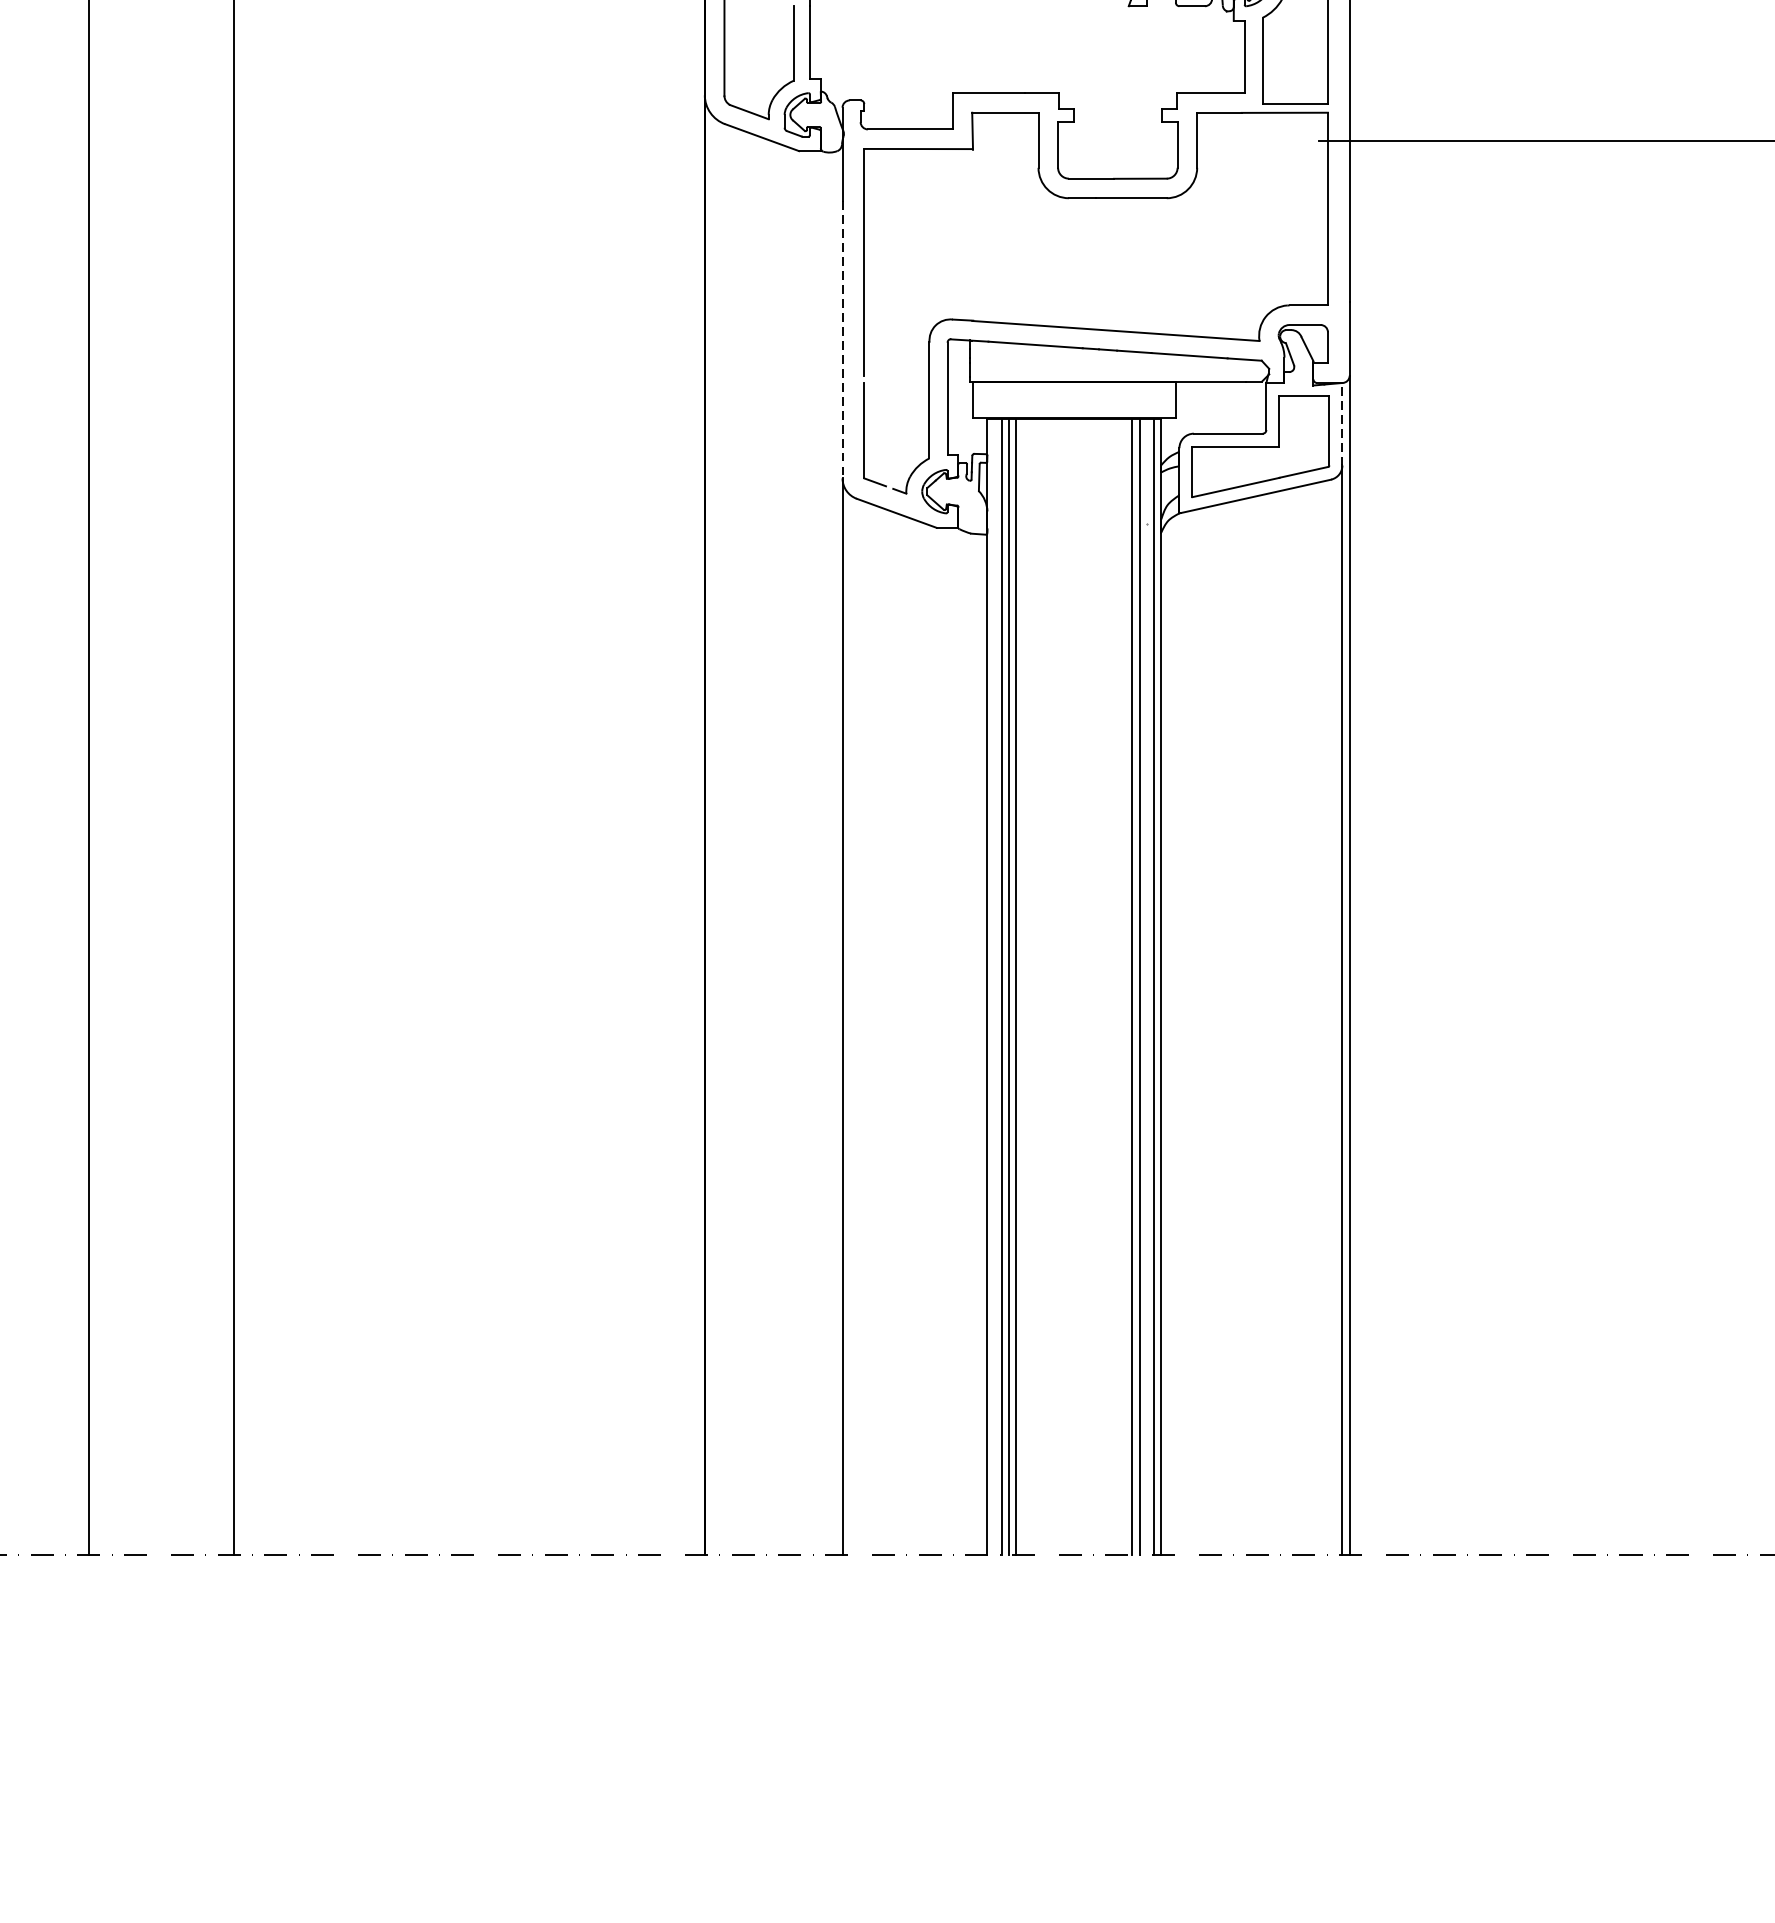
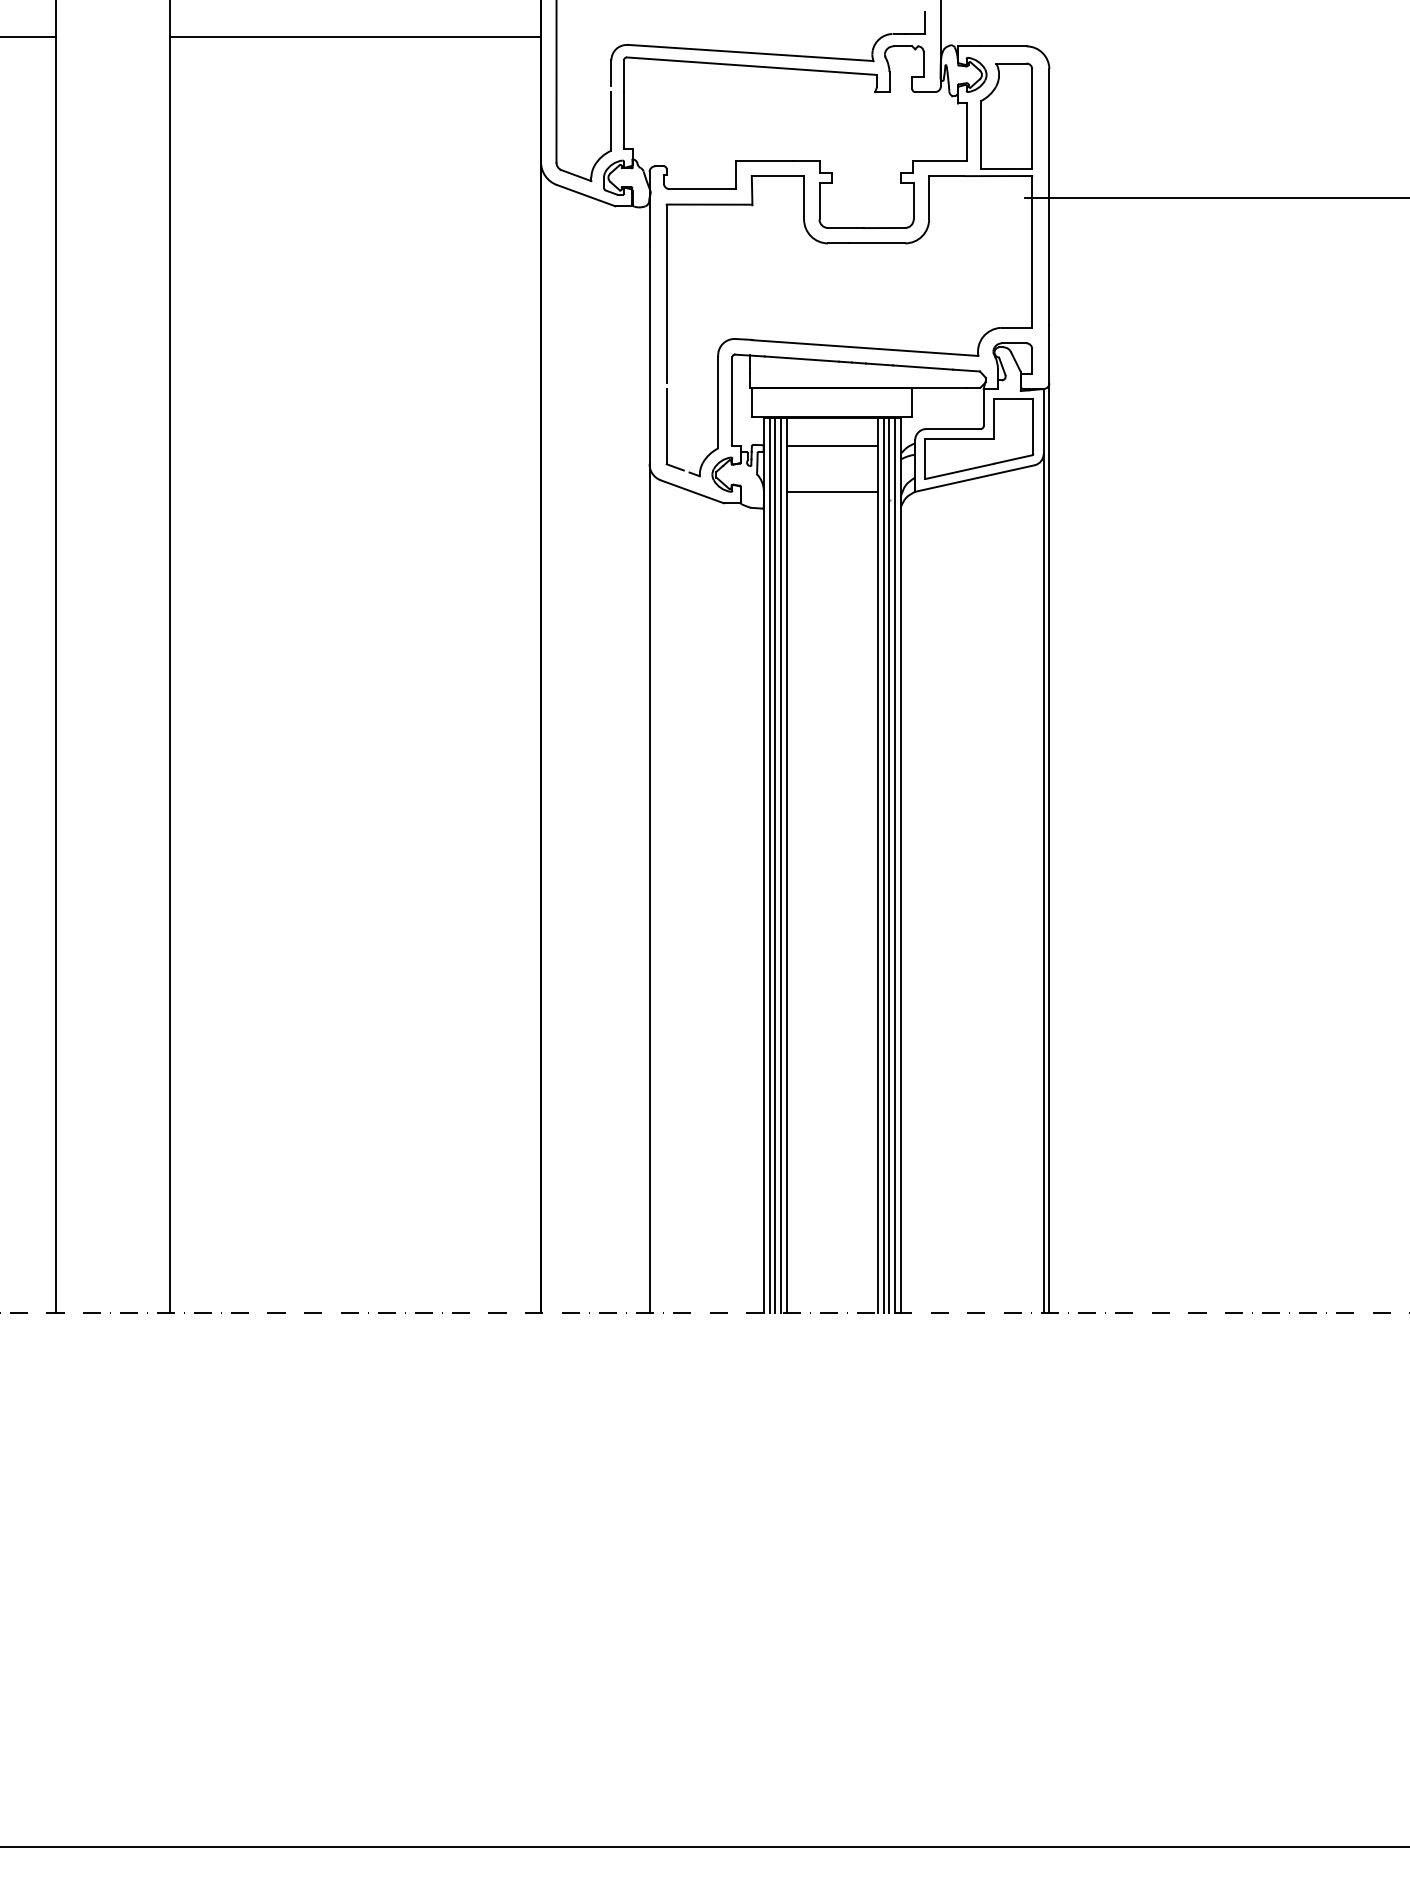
line: (842, 340) -> (649, 355), dashed -> solid
line: (1342, 424) -> (1043, 421), dashed -> solid
line: (1074, 455) -> (832, 446), added
line: (1074, 512) -> (832, 491), added
line: (994, 986) -> (769, 864), added
line: (1146, 986) -> (889, 864), added

